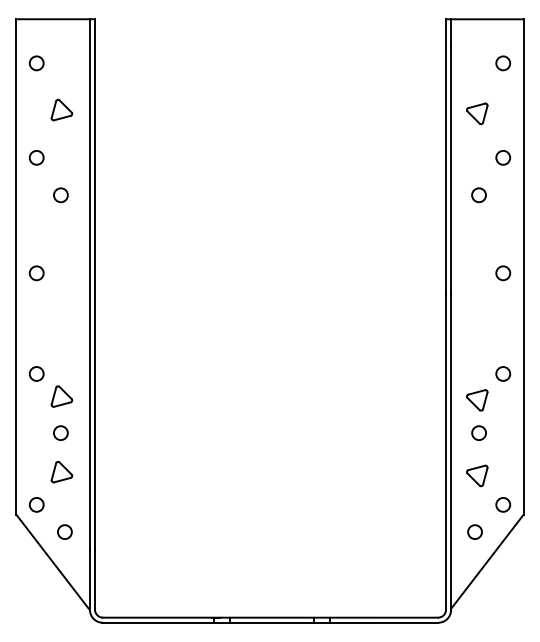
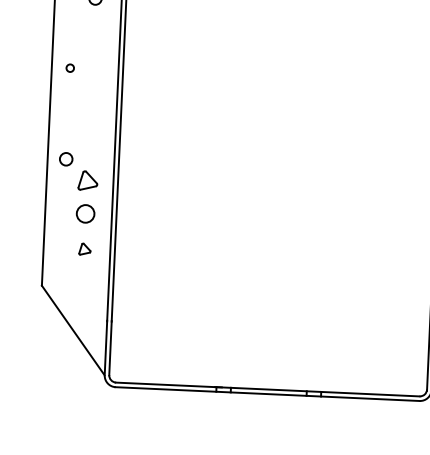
circle: (36, 273) -> (70, 68), size x0.6
circle: (60, 432) -> (85, 213), size x1.4
part: (61, 472) -> (84, 249), size x0.6
circle: (36, 504) -> (60, 277), removed
circle: (64, 531) -> (84, 303), removed

